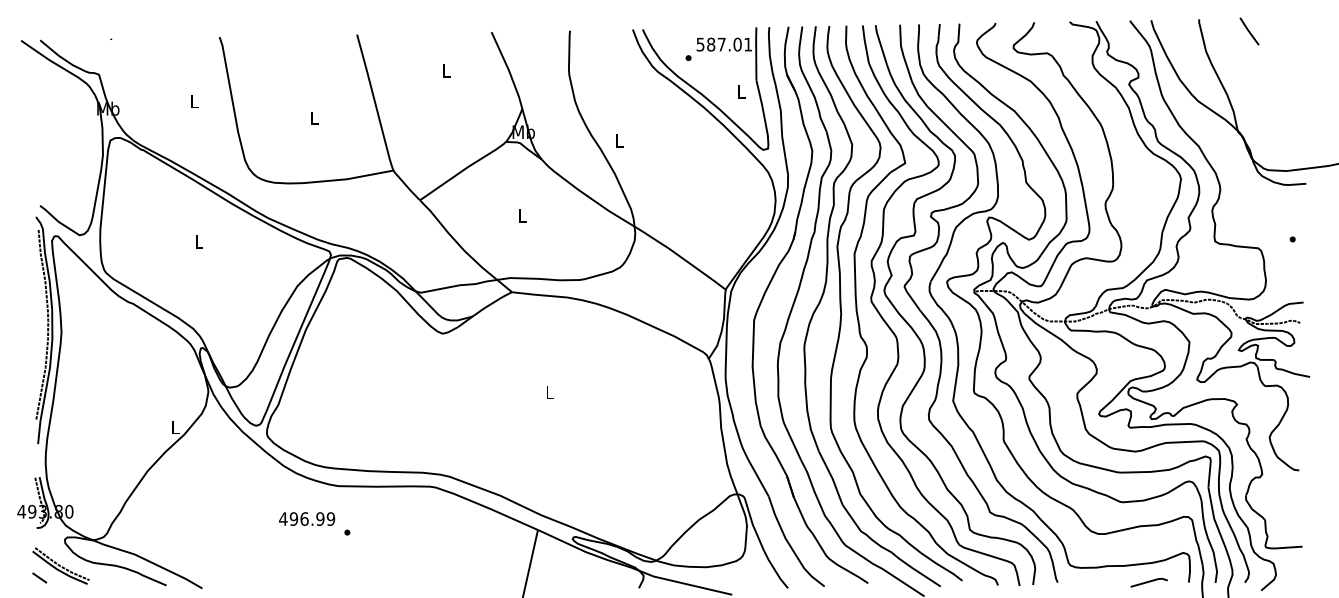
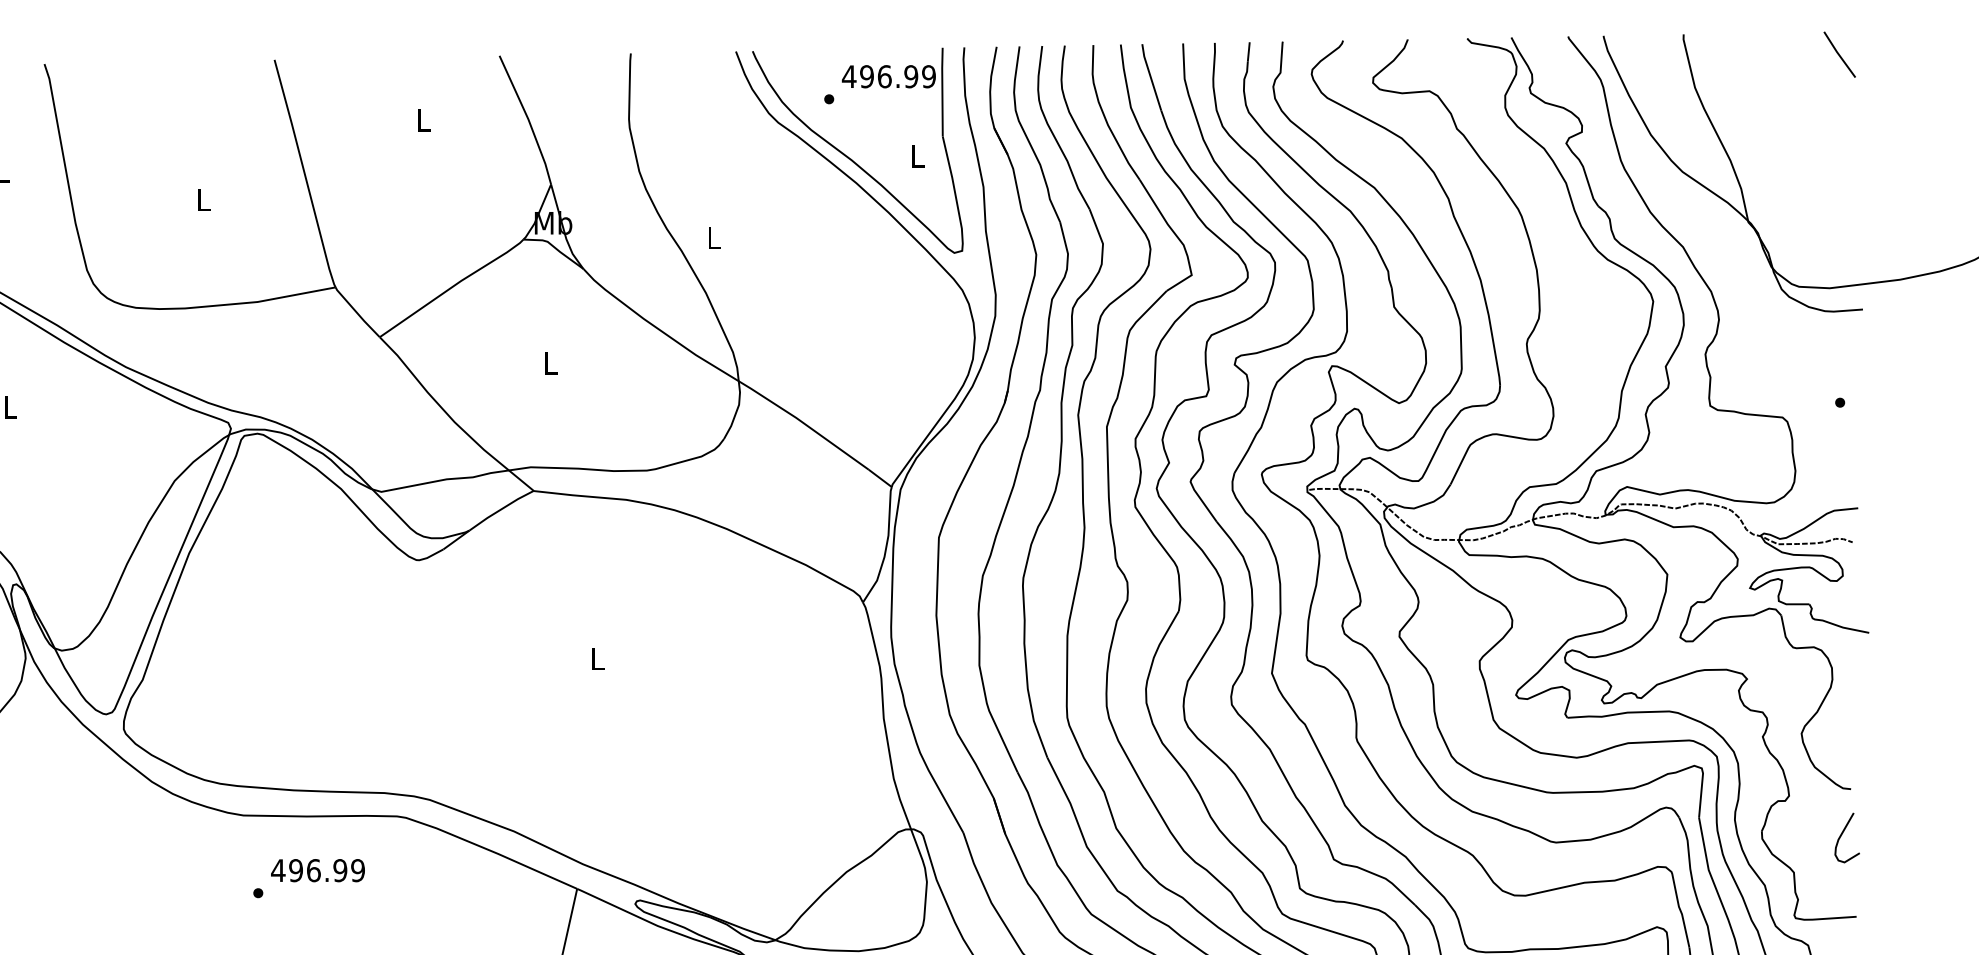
line: (1249, 31) -> (1839, 54), moved
text: (724, 44) -> (889, 76), 587.01 -> 496.99
curve: (1294, 497) -> (1843, 834), added
text: (307, 518) -> (318, 869), moved

